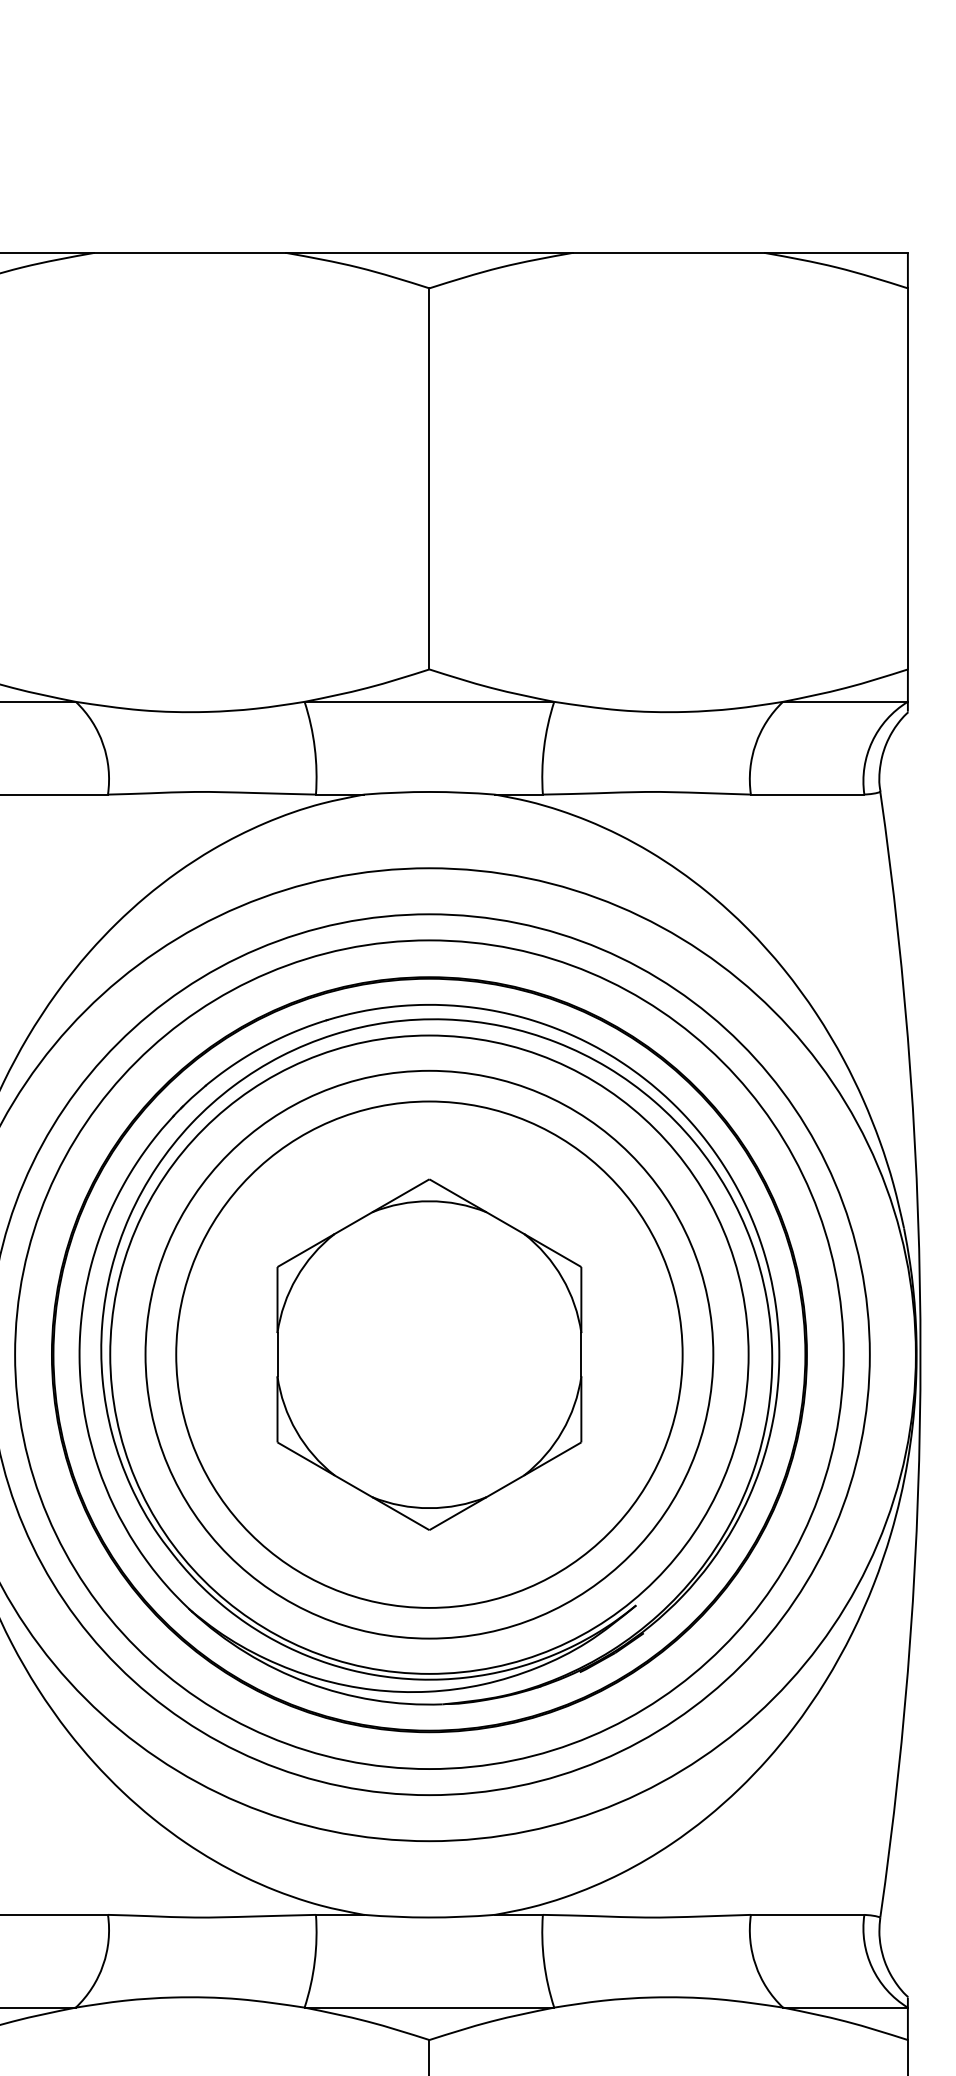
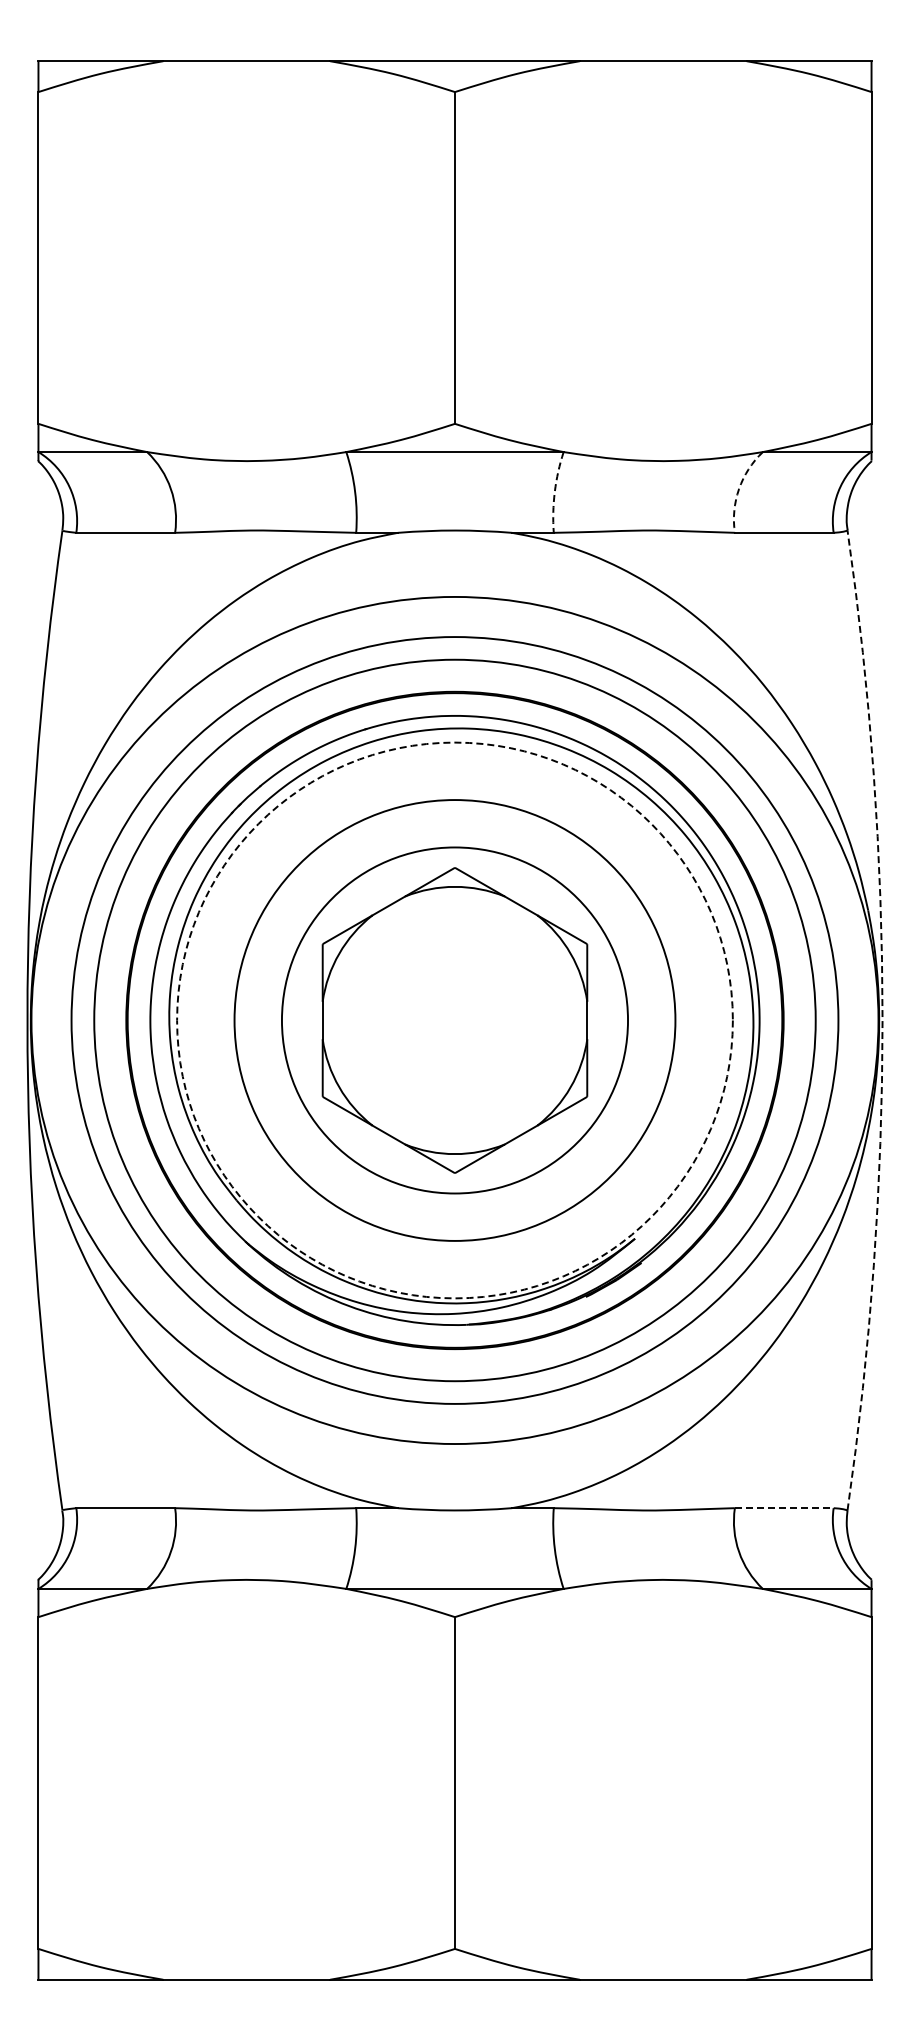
arc: (756, 744) -> (739, 489), solid -> dashed
arc: (543, 747) -> (554, 491), solid -> dashed
circle: (428, 1354) -> (454, 1020), size x0.7
circle: (428, 1354) -> (454, 1020), solid -> dashed
arc: (920, 1354) -> (882, 1020), solid -> dashed
line: (807, 1915) -> (784, 1508), solid -> dashed

